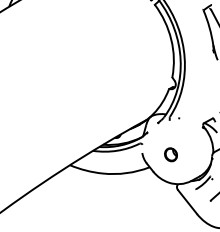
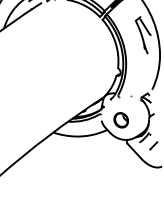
part: (170, 154) -> (120, 120), size x1.67

